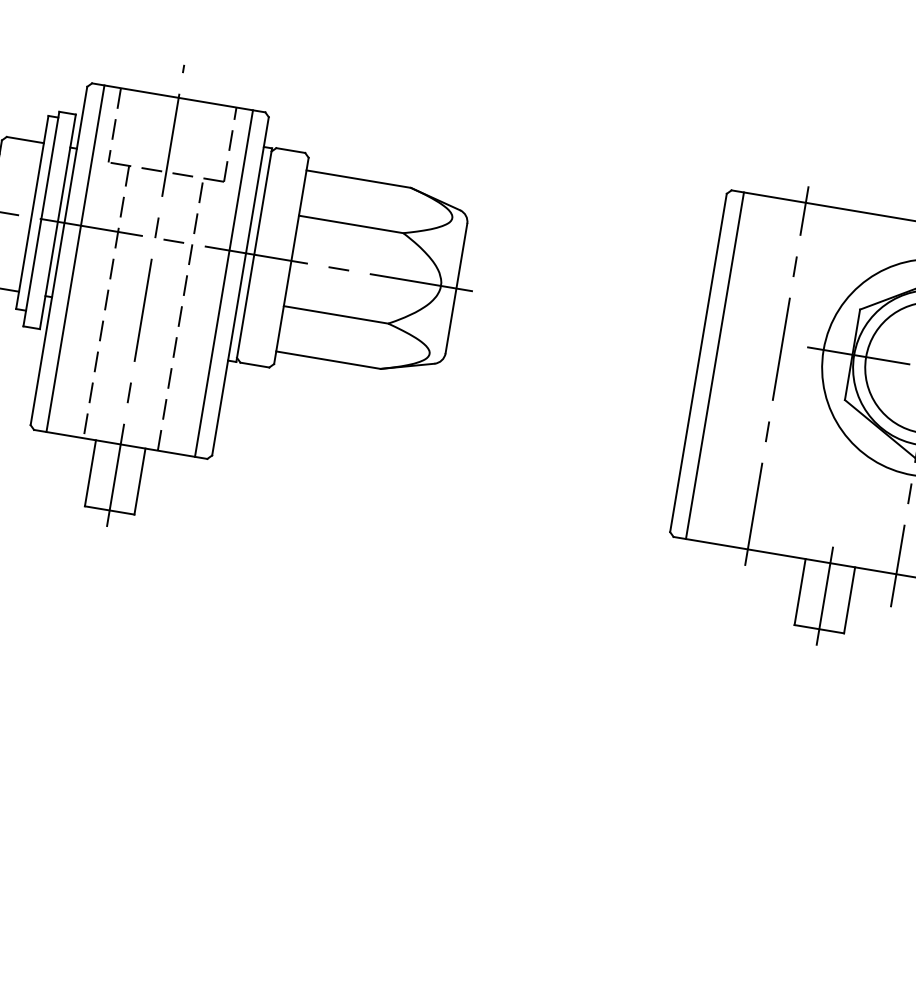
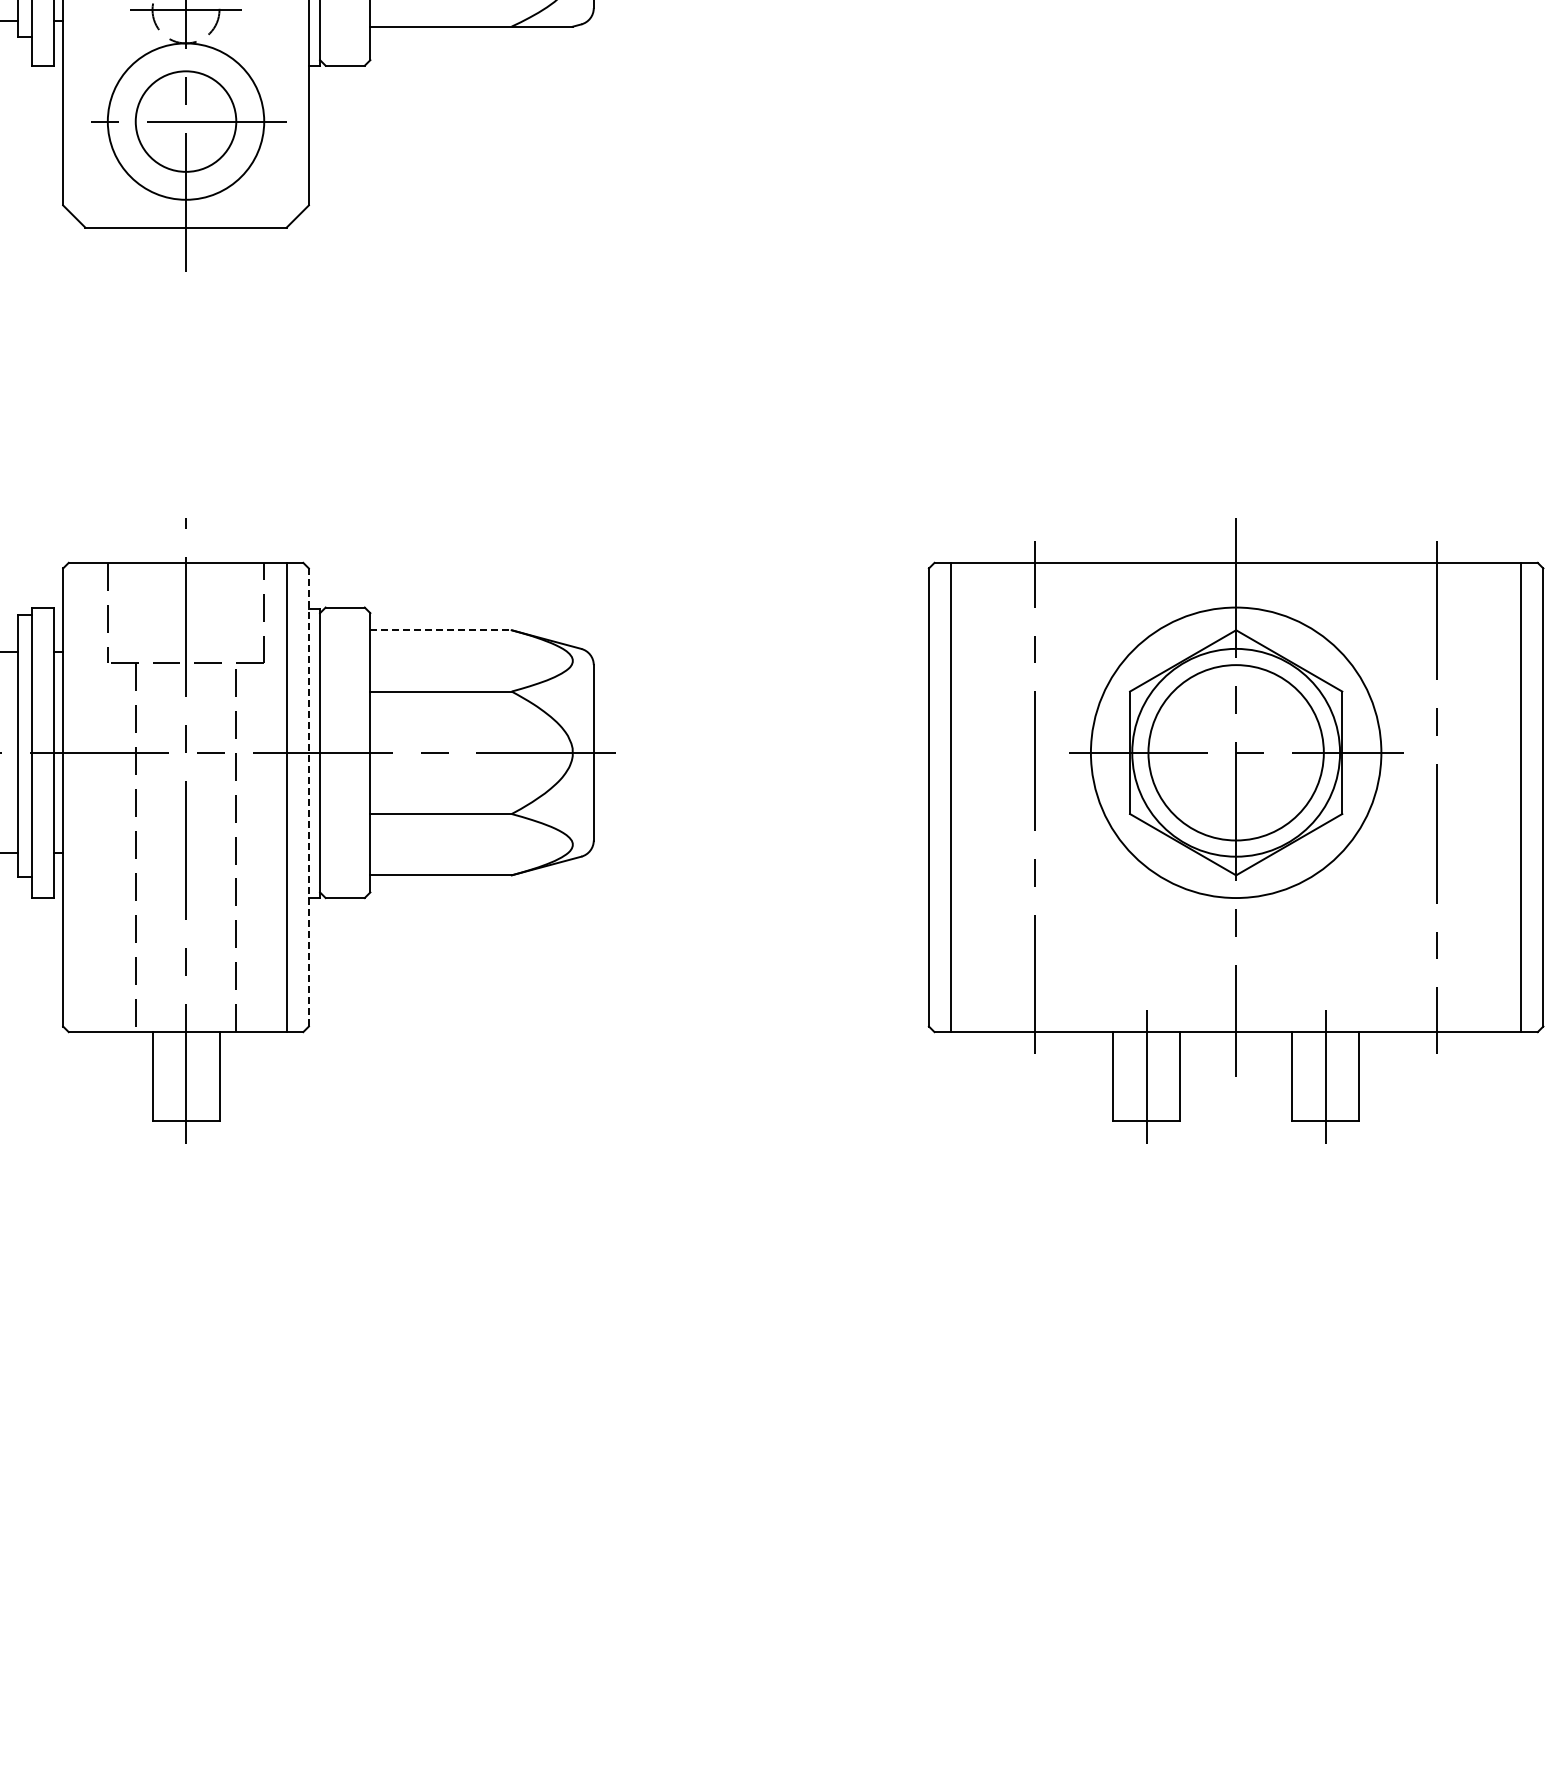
line: (359, 179) -> (441, 630), solid -> dashed
line: (75, 258) -> (85, 797), removed
line: (240, 286) -> (308, 797), solid -> dashed

